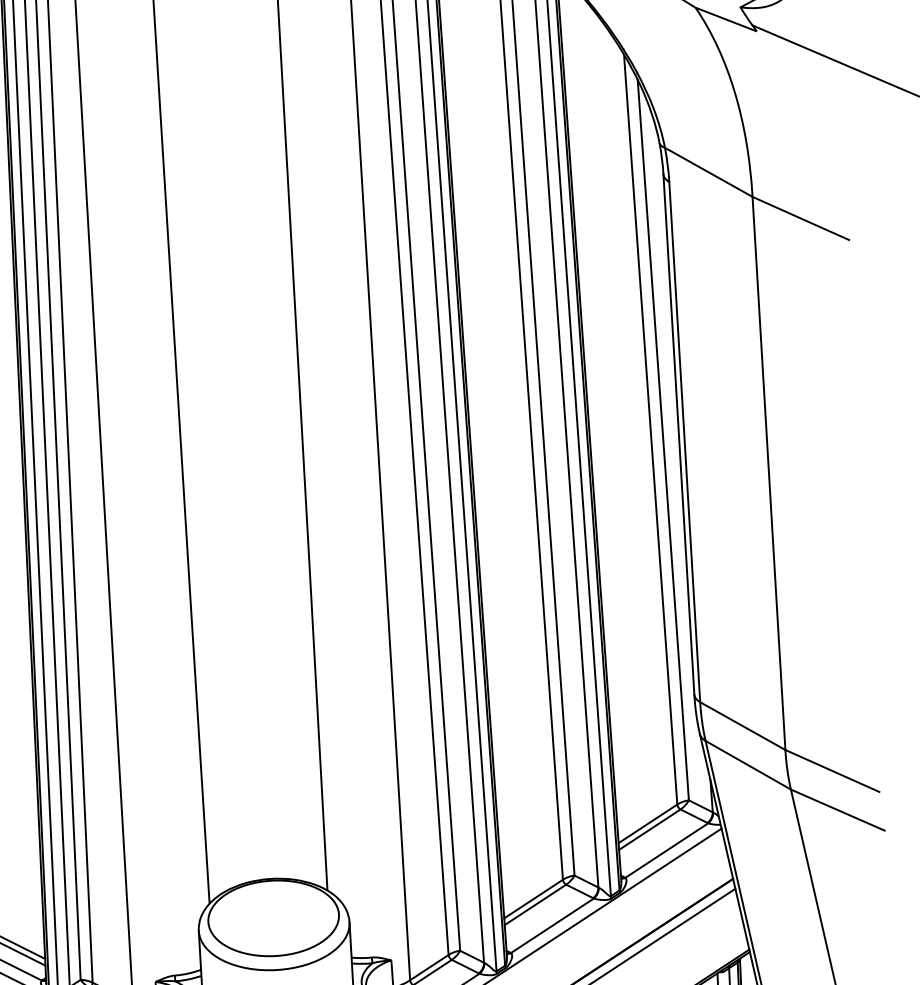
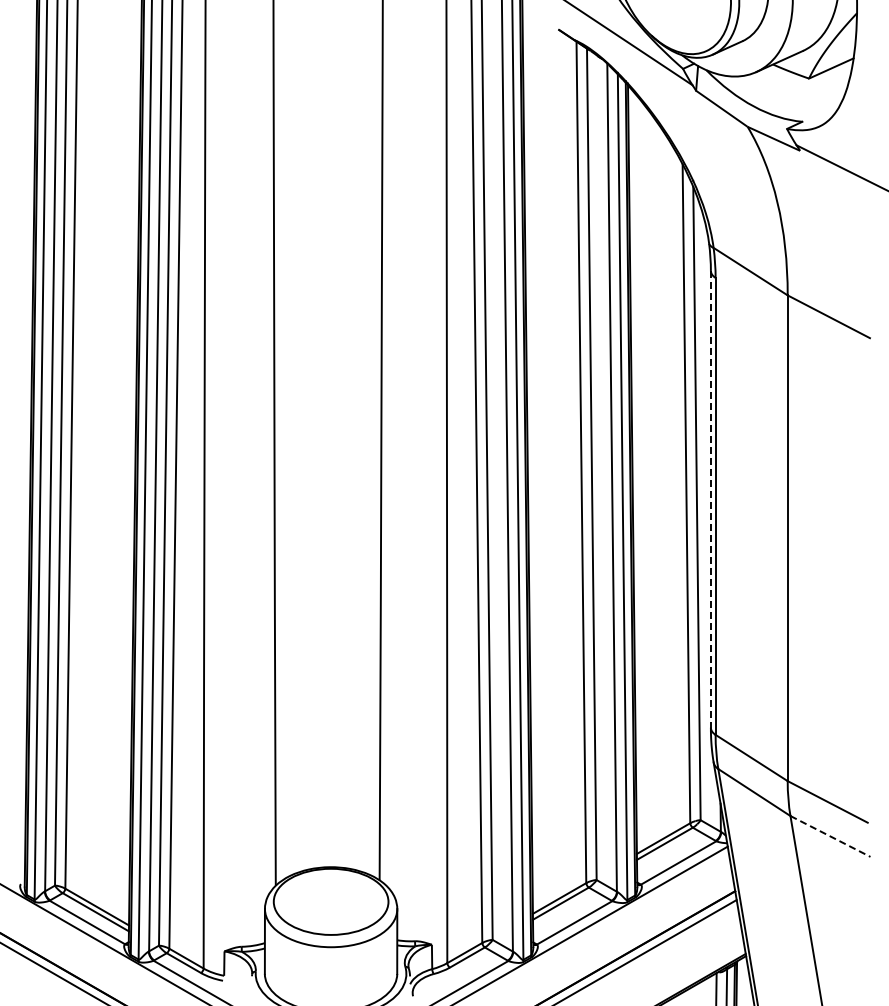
line: (678, 434) -> (710, 499), solid -> dashed
line: (837, 810) -> (830, 836), solid -> dashed

